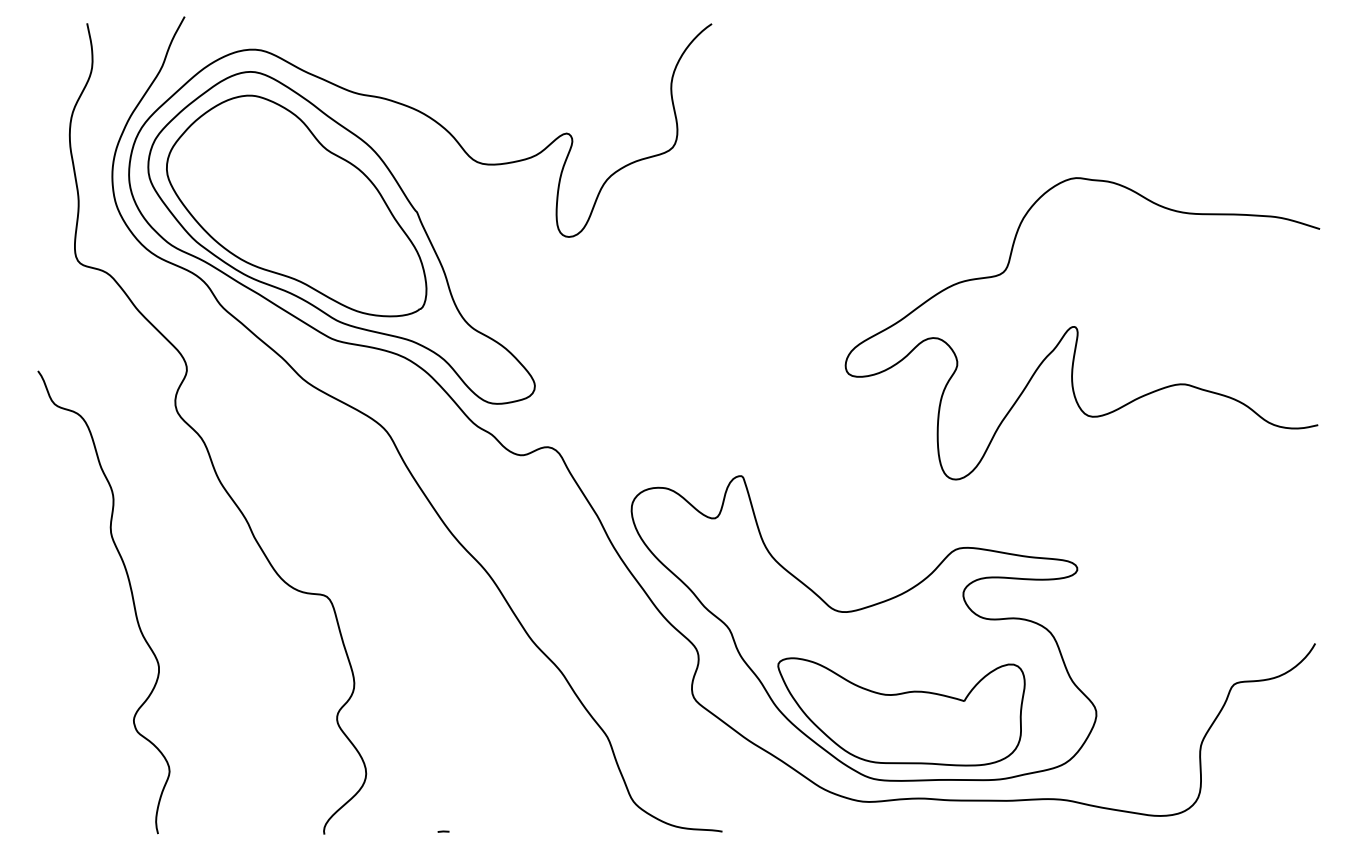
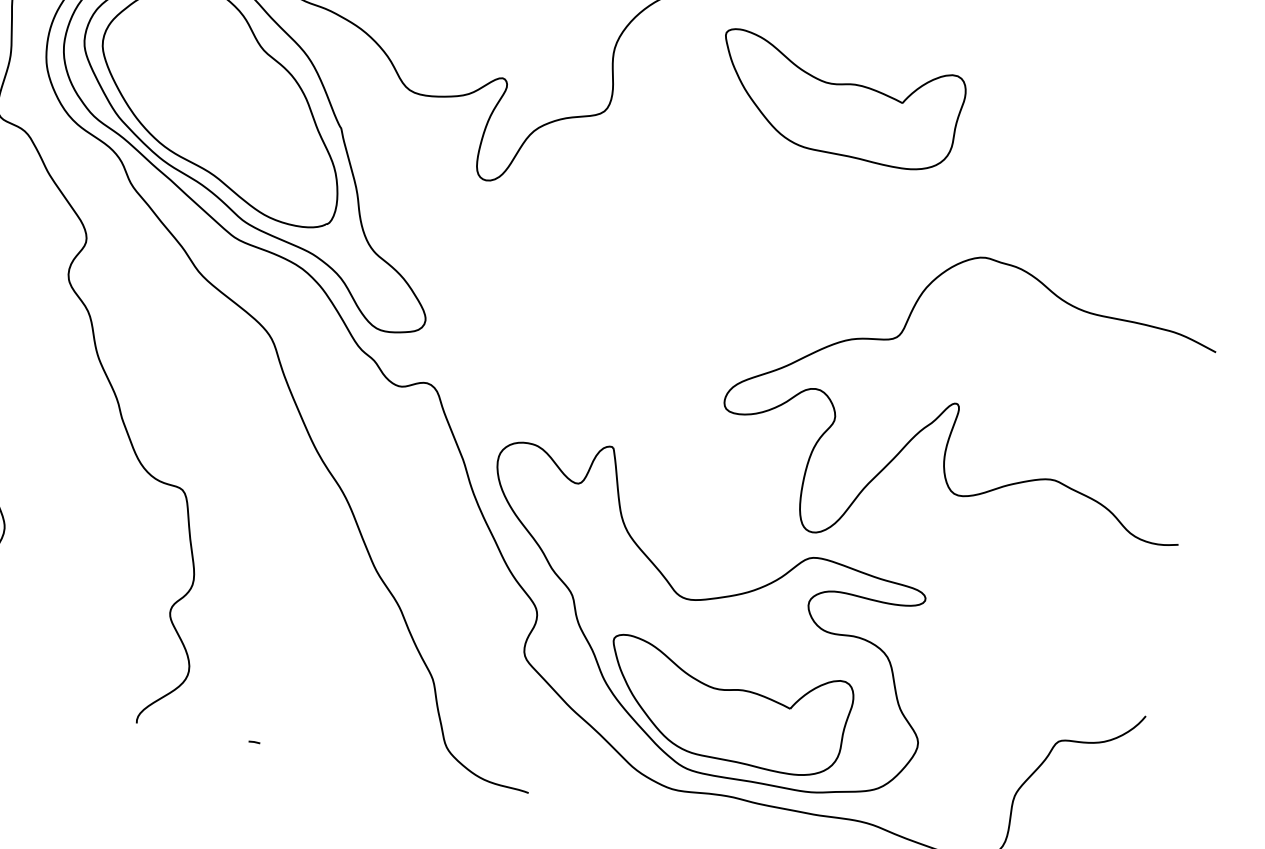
part: (901, 95) -> (838, 101), added
curve: (1078, 330) -> (960, 408), moved

